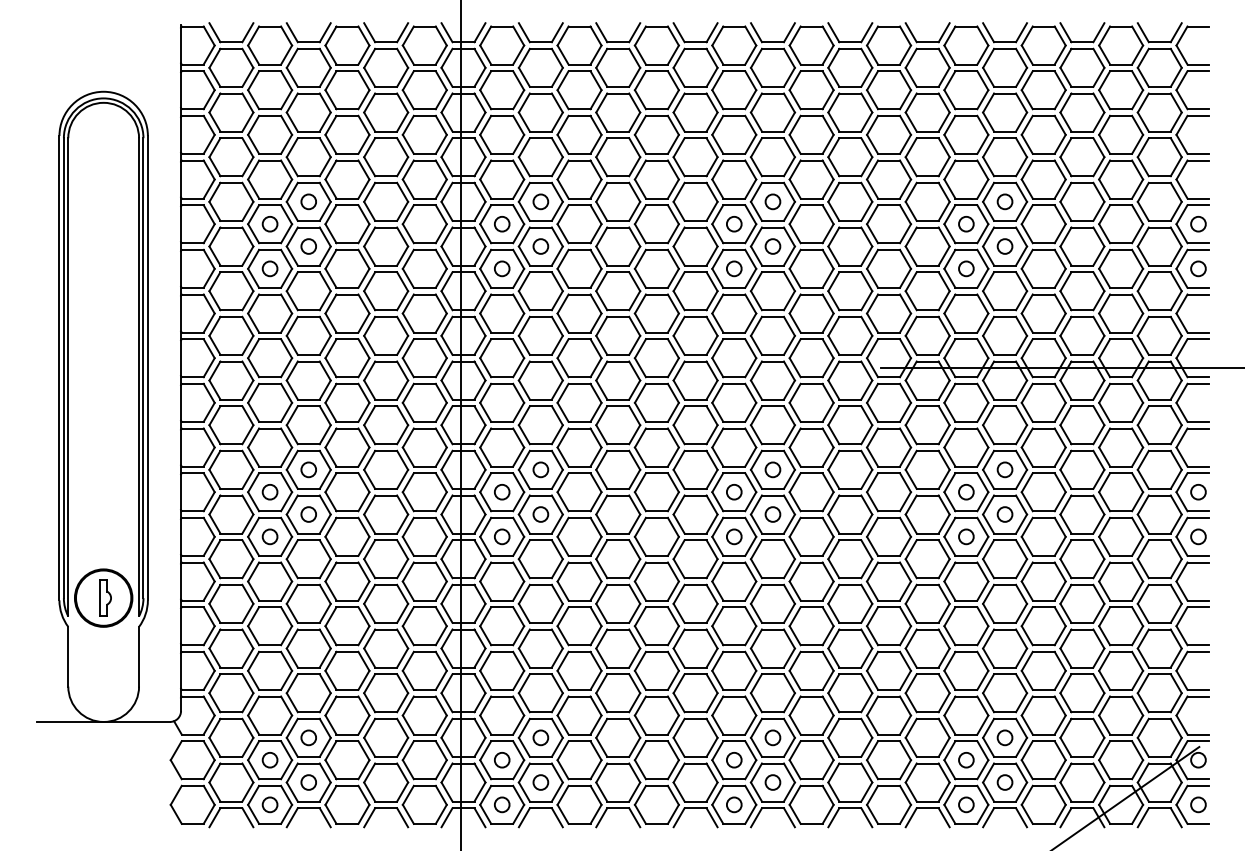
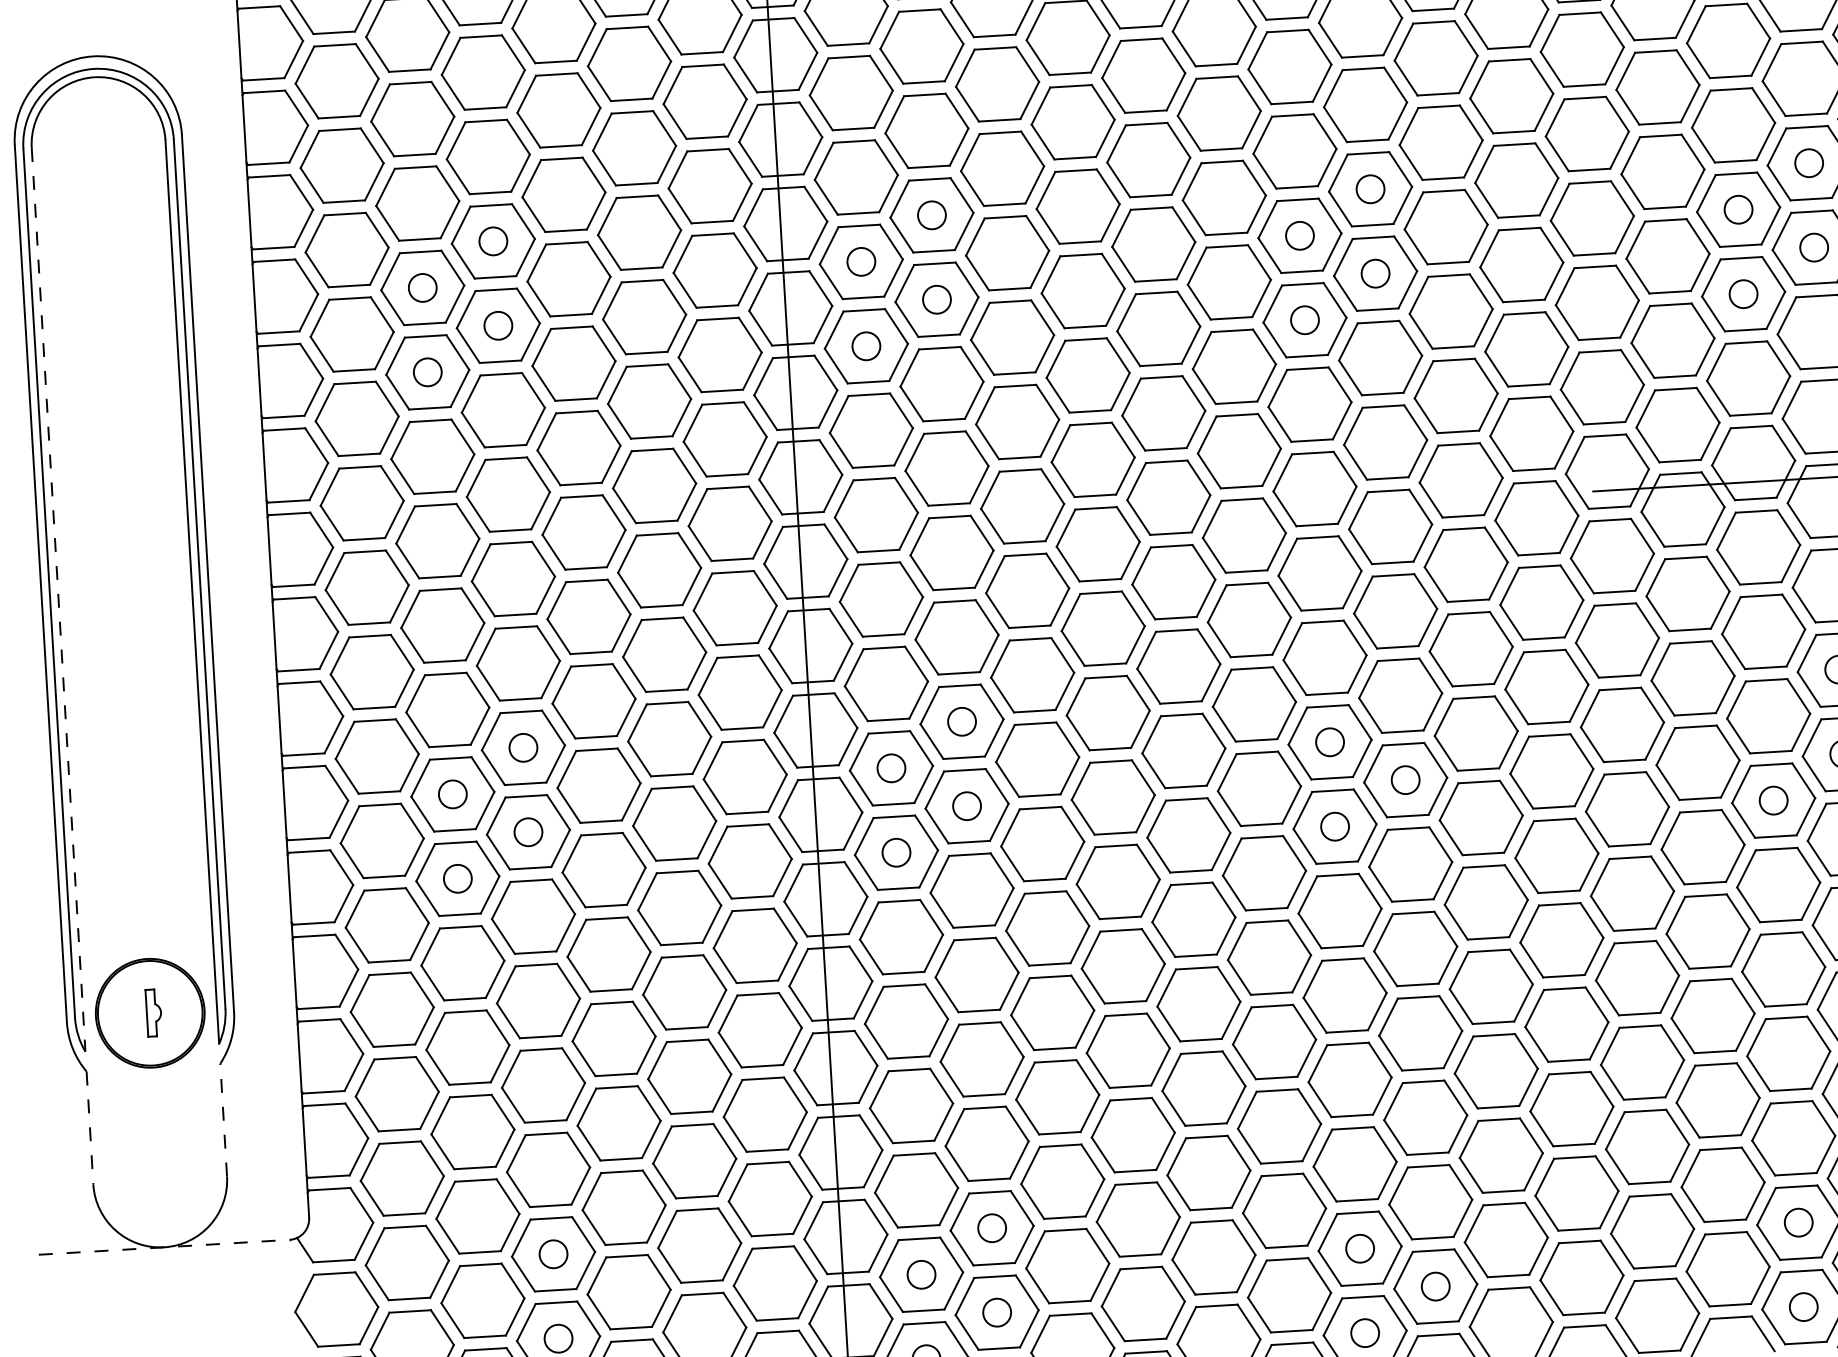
line: (68, 377) -> (59, 600), solid -> dashed
circle: (772, 469) -> (1399, 695), removed
circle: (966, 492) -> (1768, 716), removed
part: (105, 597) -> (153, 1011), size x0.7
line: (68, 656) -> (90, 1127), solid -> dashed
line: (139, 656) -> (224, 1119), solid -> dashed
line: (104, 721) -> (165, 1246), solid -> dashed
circle: (772, 737) -> (1429, 1201), removed
circle: (269, 760) -> (481, 1301), removed

